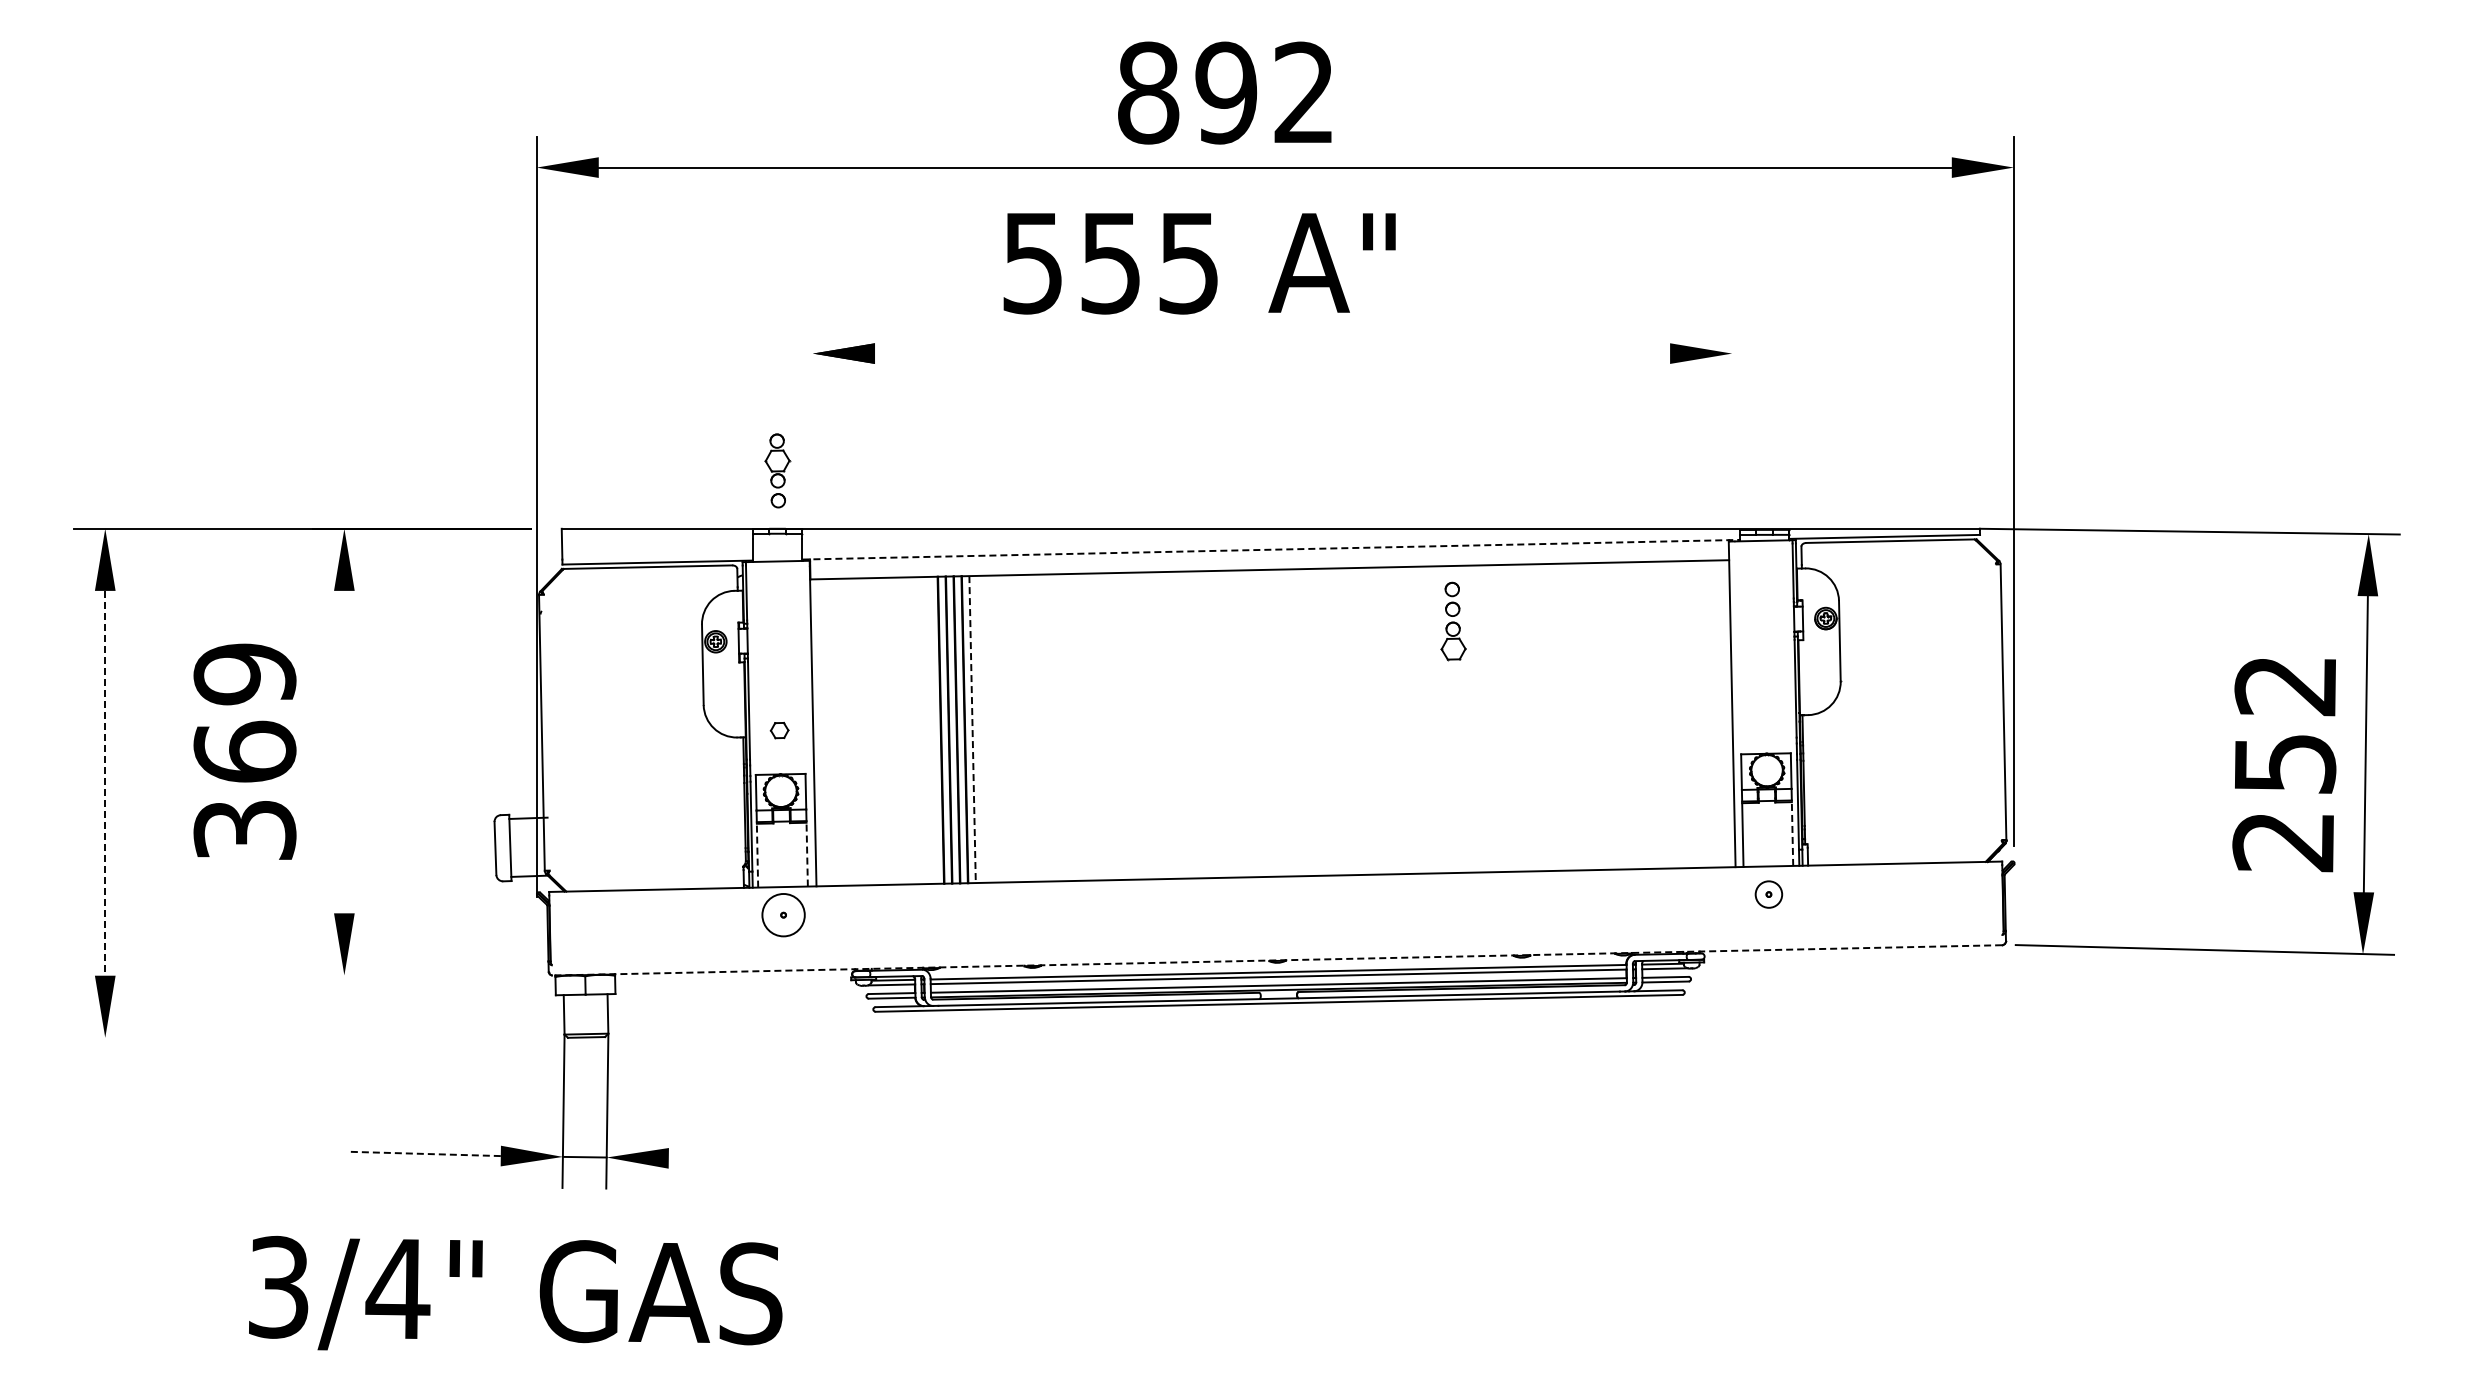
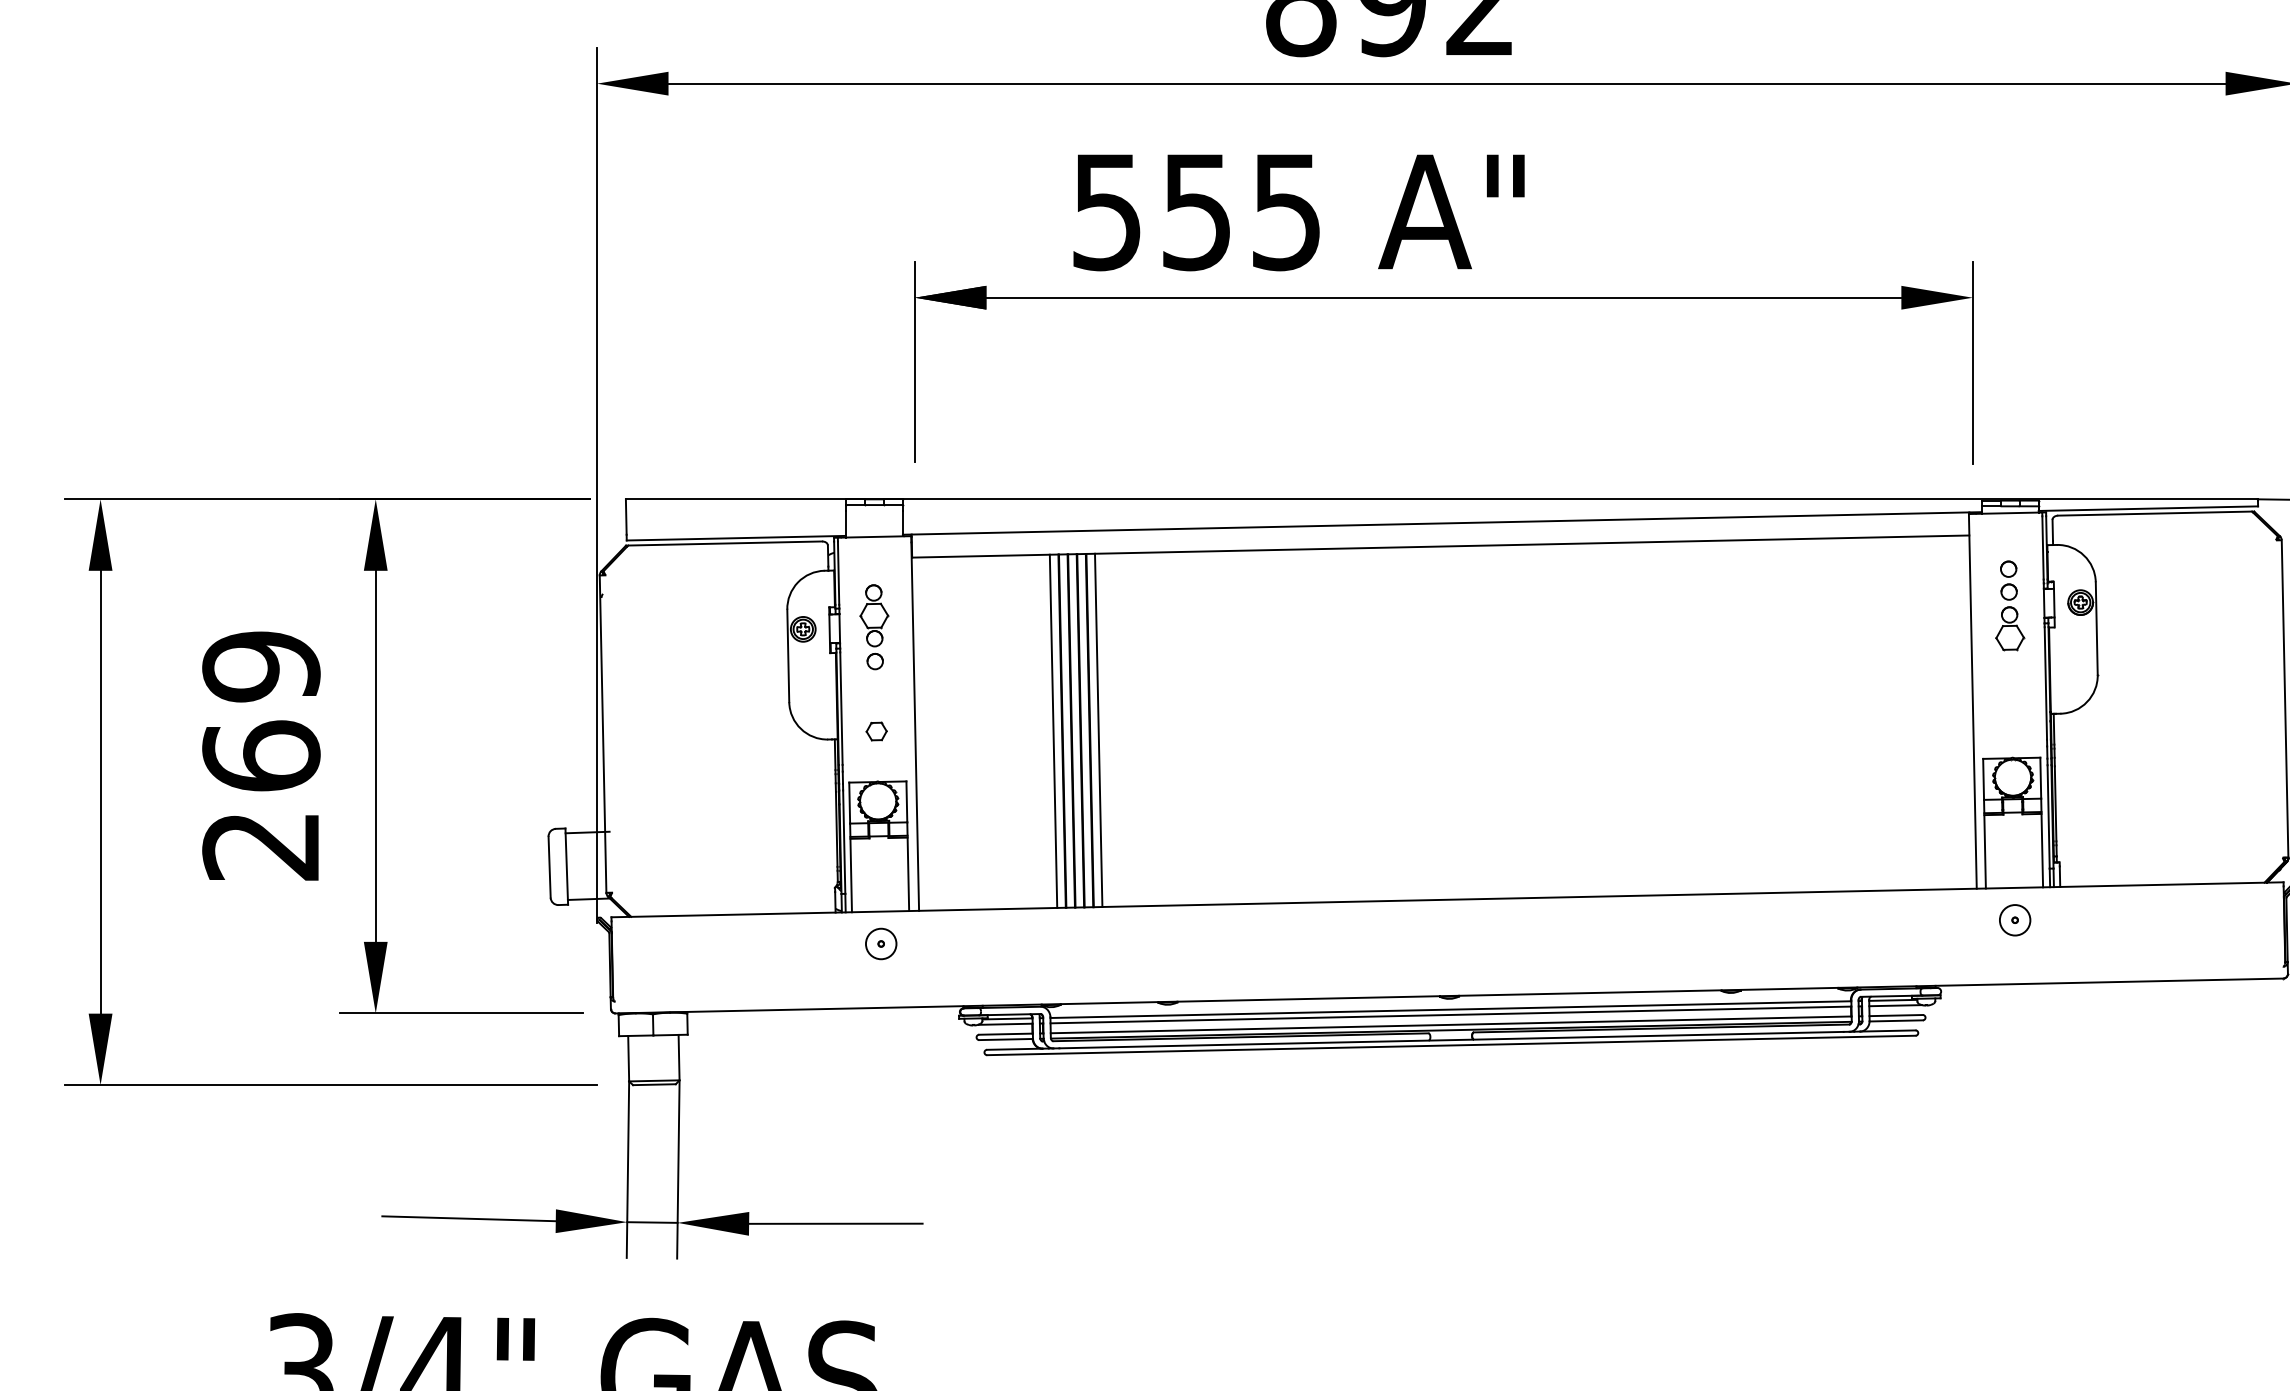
text: (1199, 263) -> (1298, 212), moved
line: (1272, 353) -> (1443, 297), added
line: (812, 409) -> (914, 362), added
line: (1732, 410) -> (1973, 363), added
part: (777, 470) -> (874, 626), moved
line: (1271, 549) -> (1442, 523), dashed -> solid
part: (1453, 621) -> (2010, 606), moved
line: (933, 729) -> (1053, 730), added
line: (972, 729) -> (1098, 730), dashed -> solid
line: (344, 751) -> (375, 755), added
line: (105, 783) -> (100, 792), dashed -> solid
text: (244, 830) -> (260, 846), 369 -> 269
line: (1792, 834) -> (2042, 851), dashed -> solid
line: (807, 854) -> (908, 874), dashed -> solid
line: (757, 855) -> (851, 875), dashed -> solid
circle: (783, 914) -> (881, 943), size x0.62
line: (1277, 960) -> (1449, 996), dashed -> solid
line: (418, 975) -> (461, 1013), added
line: (305, 1037) -> (331, 1084), added
line: (424, 1153) -> (467, 1218), dashed -> solid
line: (743, 1158) -> (835, 1224), added

